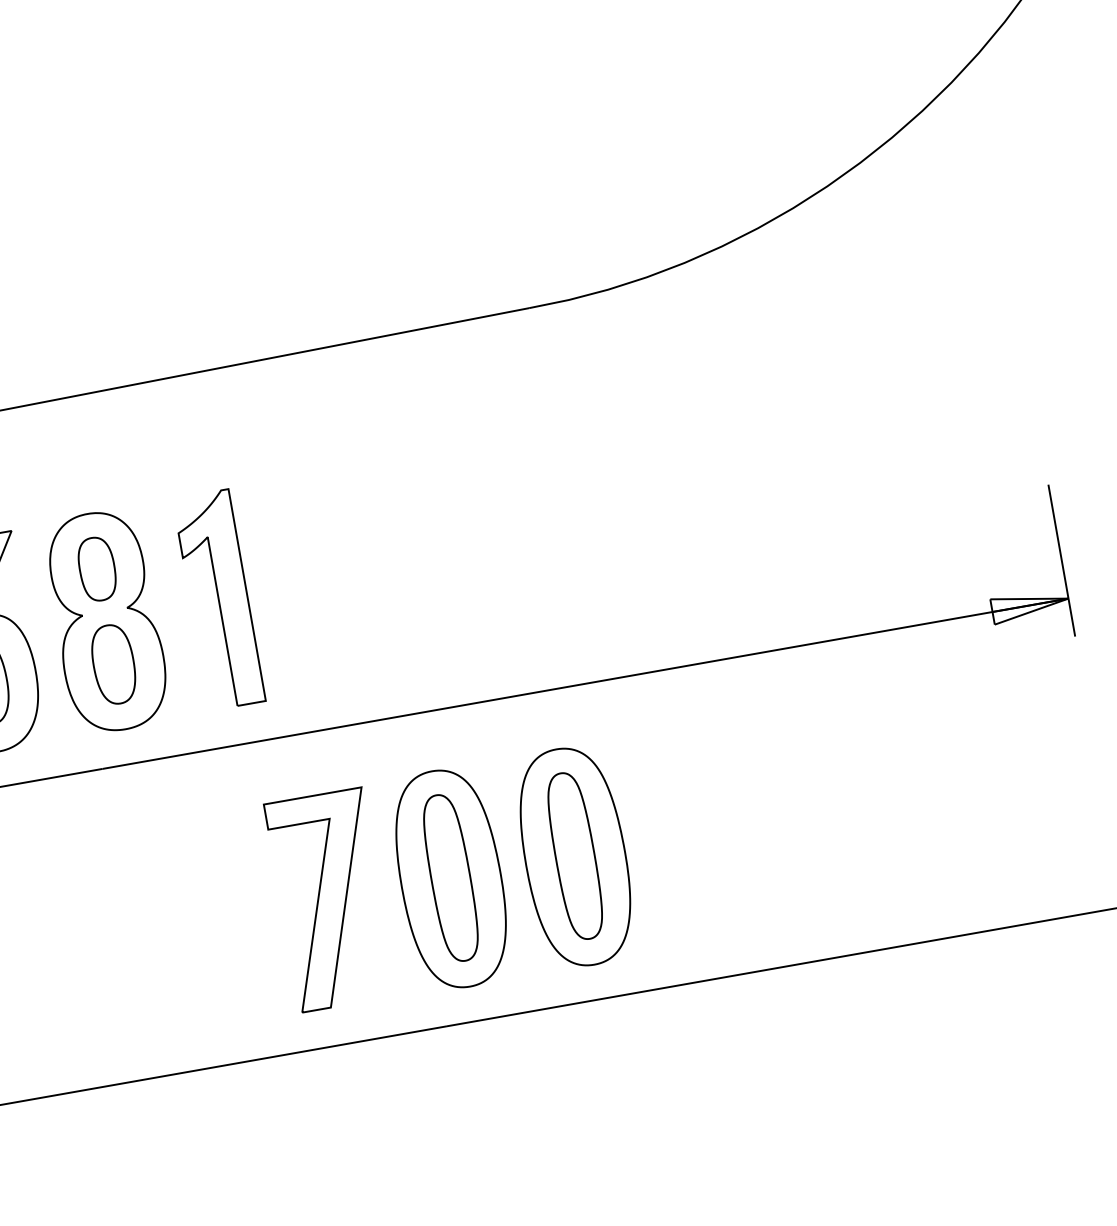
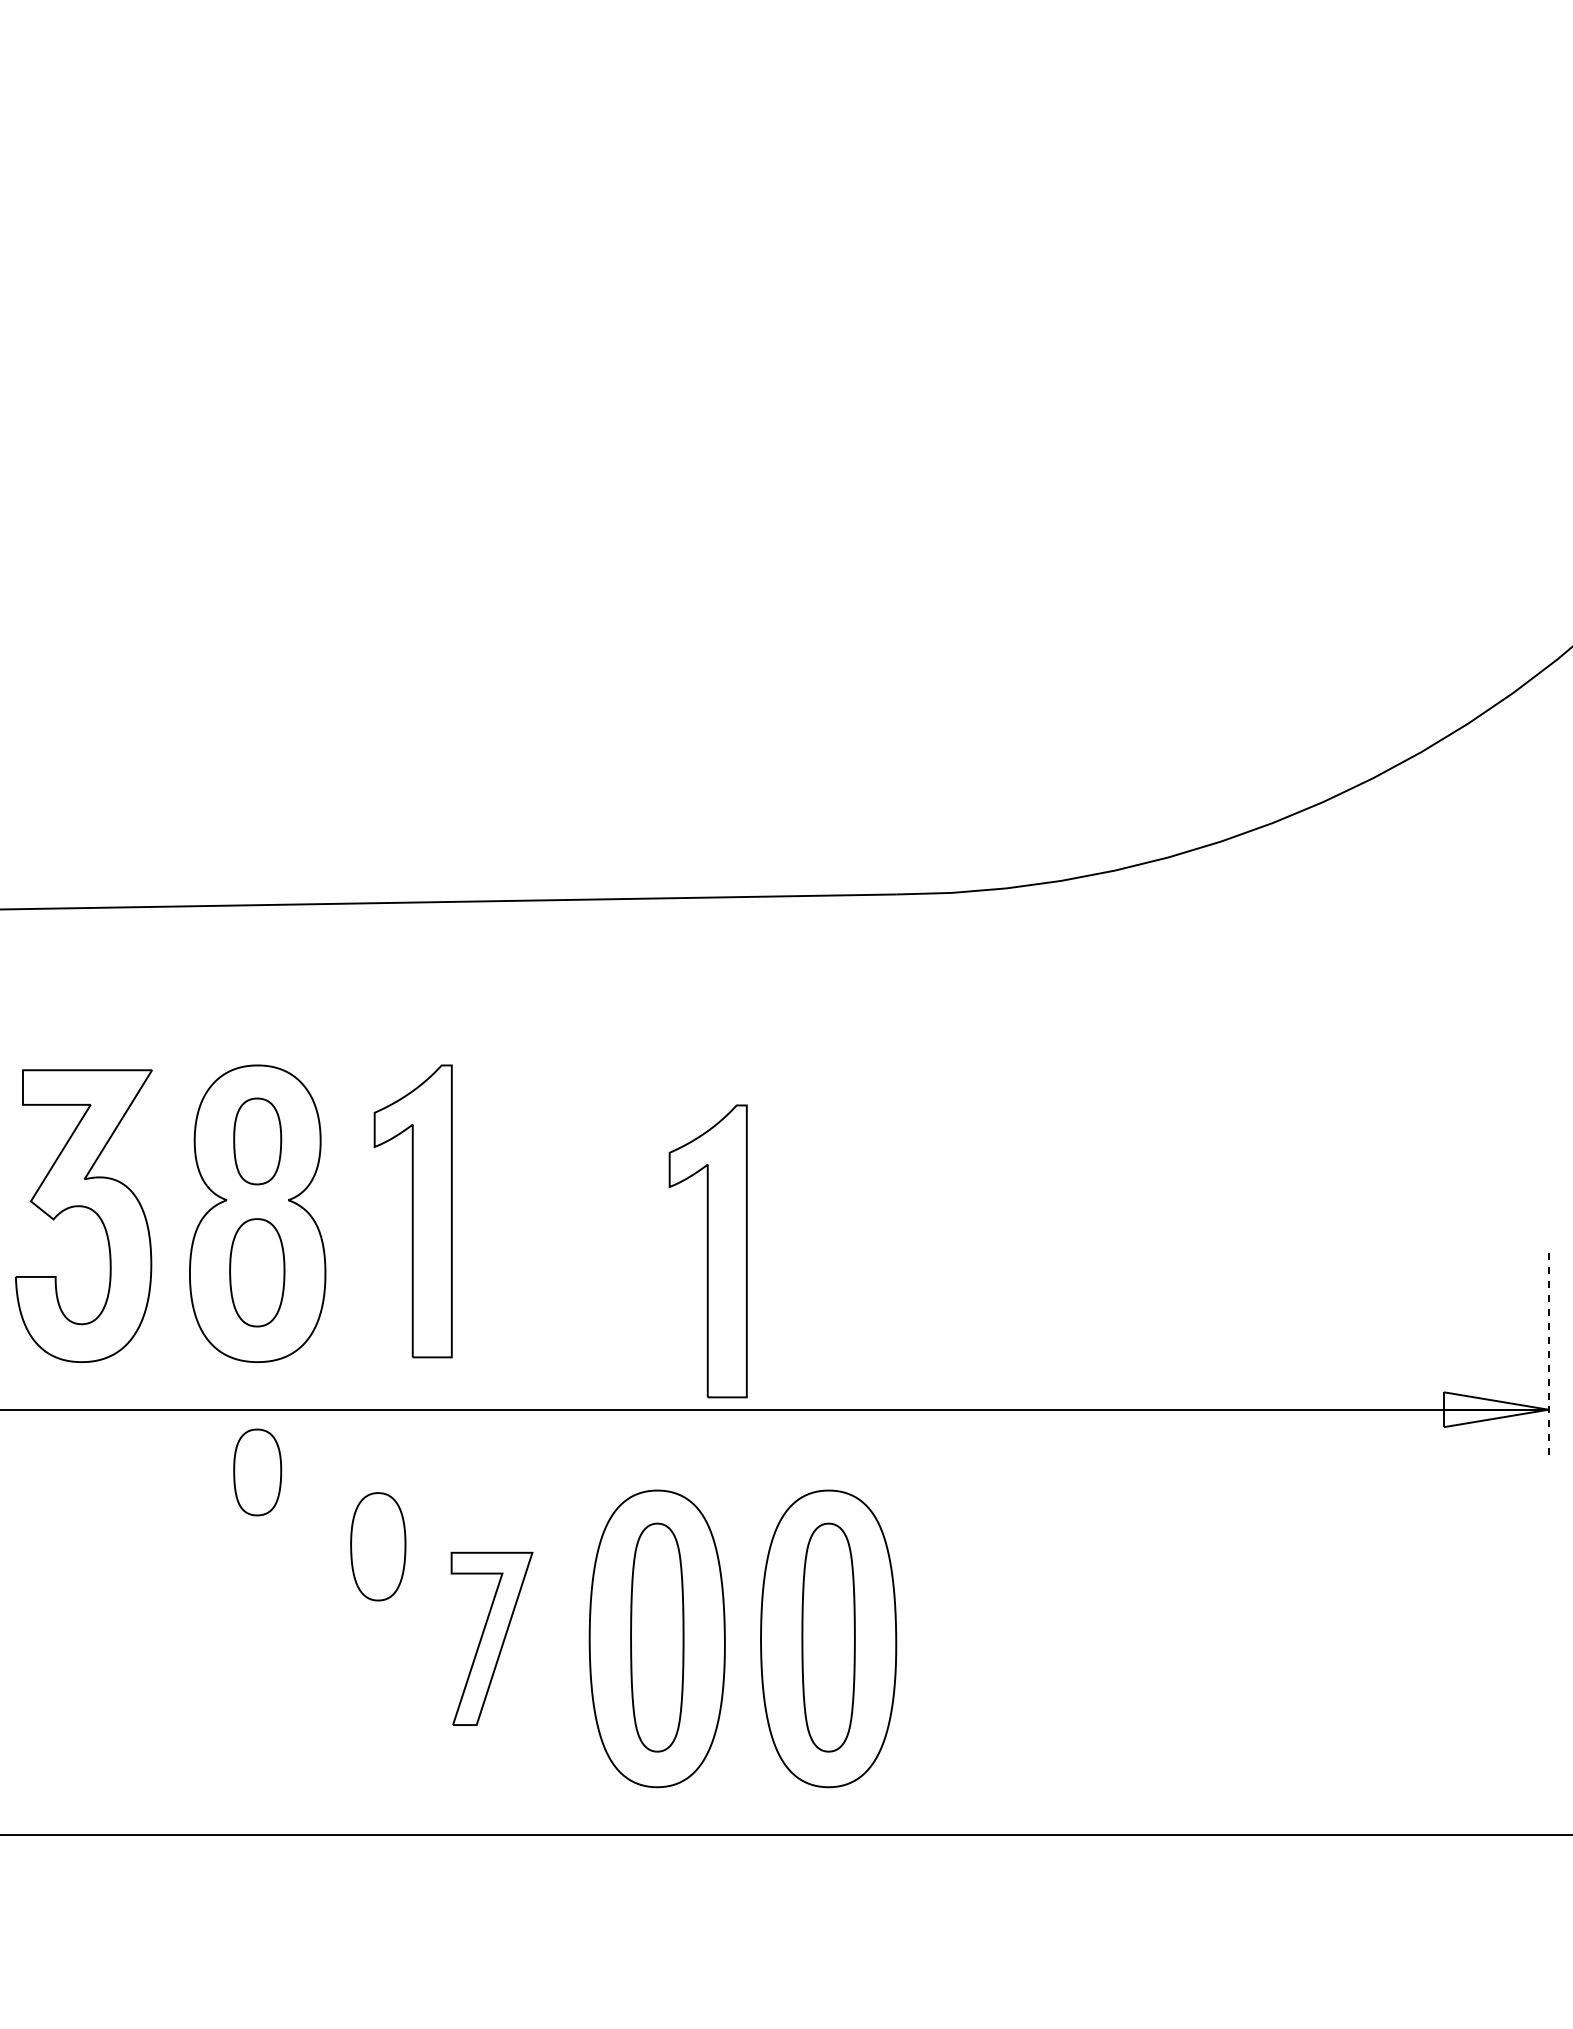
line: (1061, 560) -> (1548, 1357), solid -> dashed
part: (437, 591) -> (707, 1251), added
part: (139, 809) -> (257, 1472), added
part: (236, 847) -> (378, 1546), added
part: (330, 899) -> (491, 1638), size x0.6

